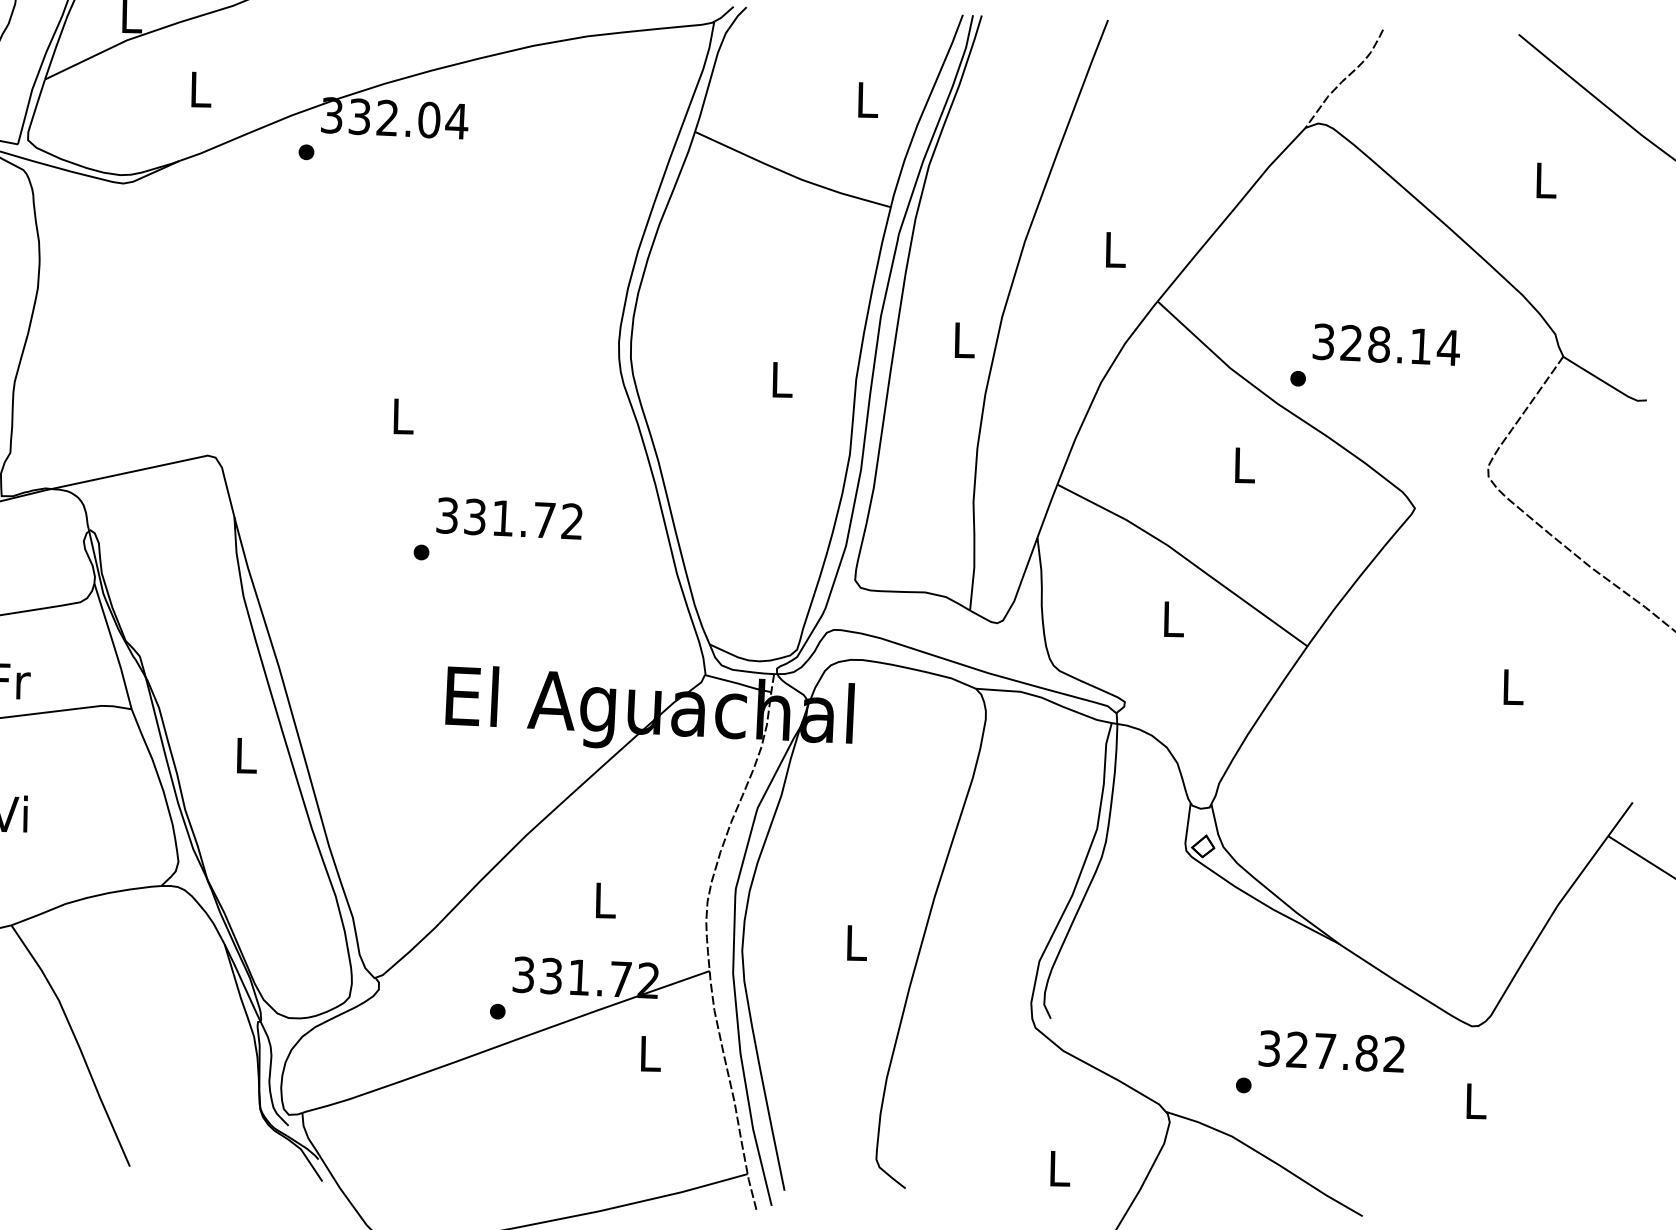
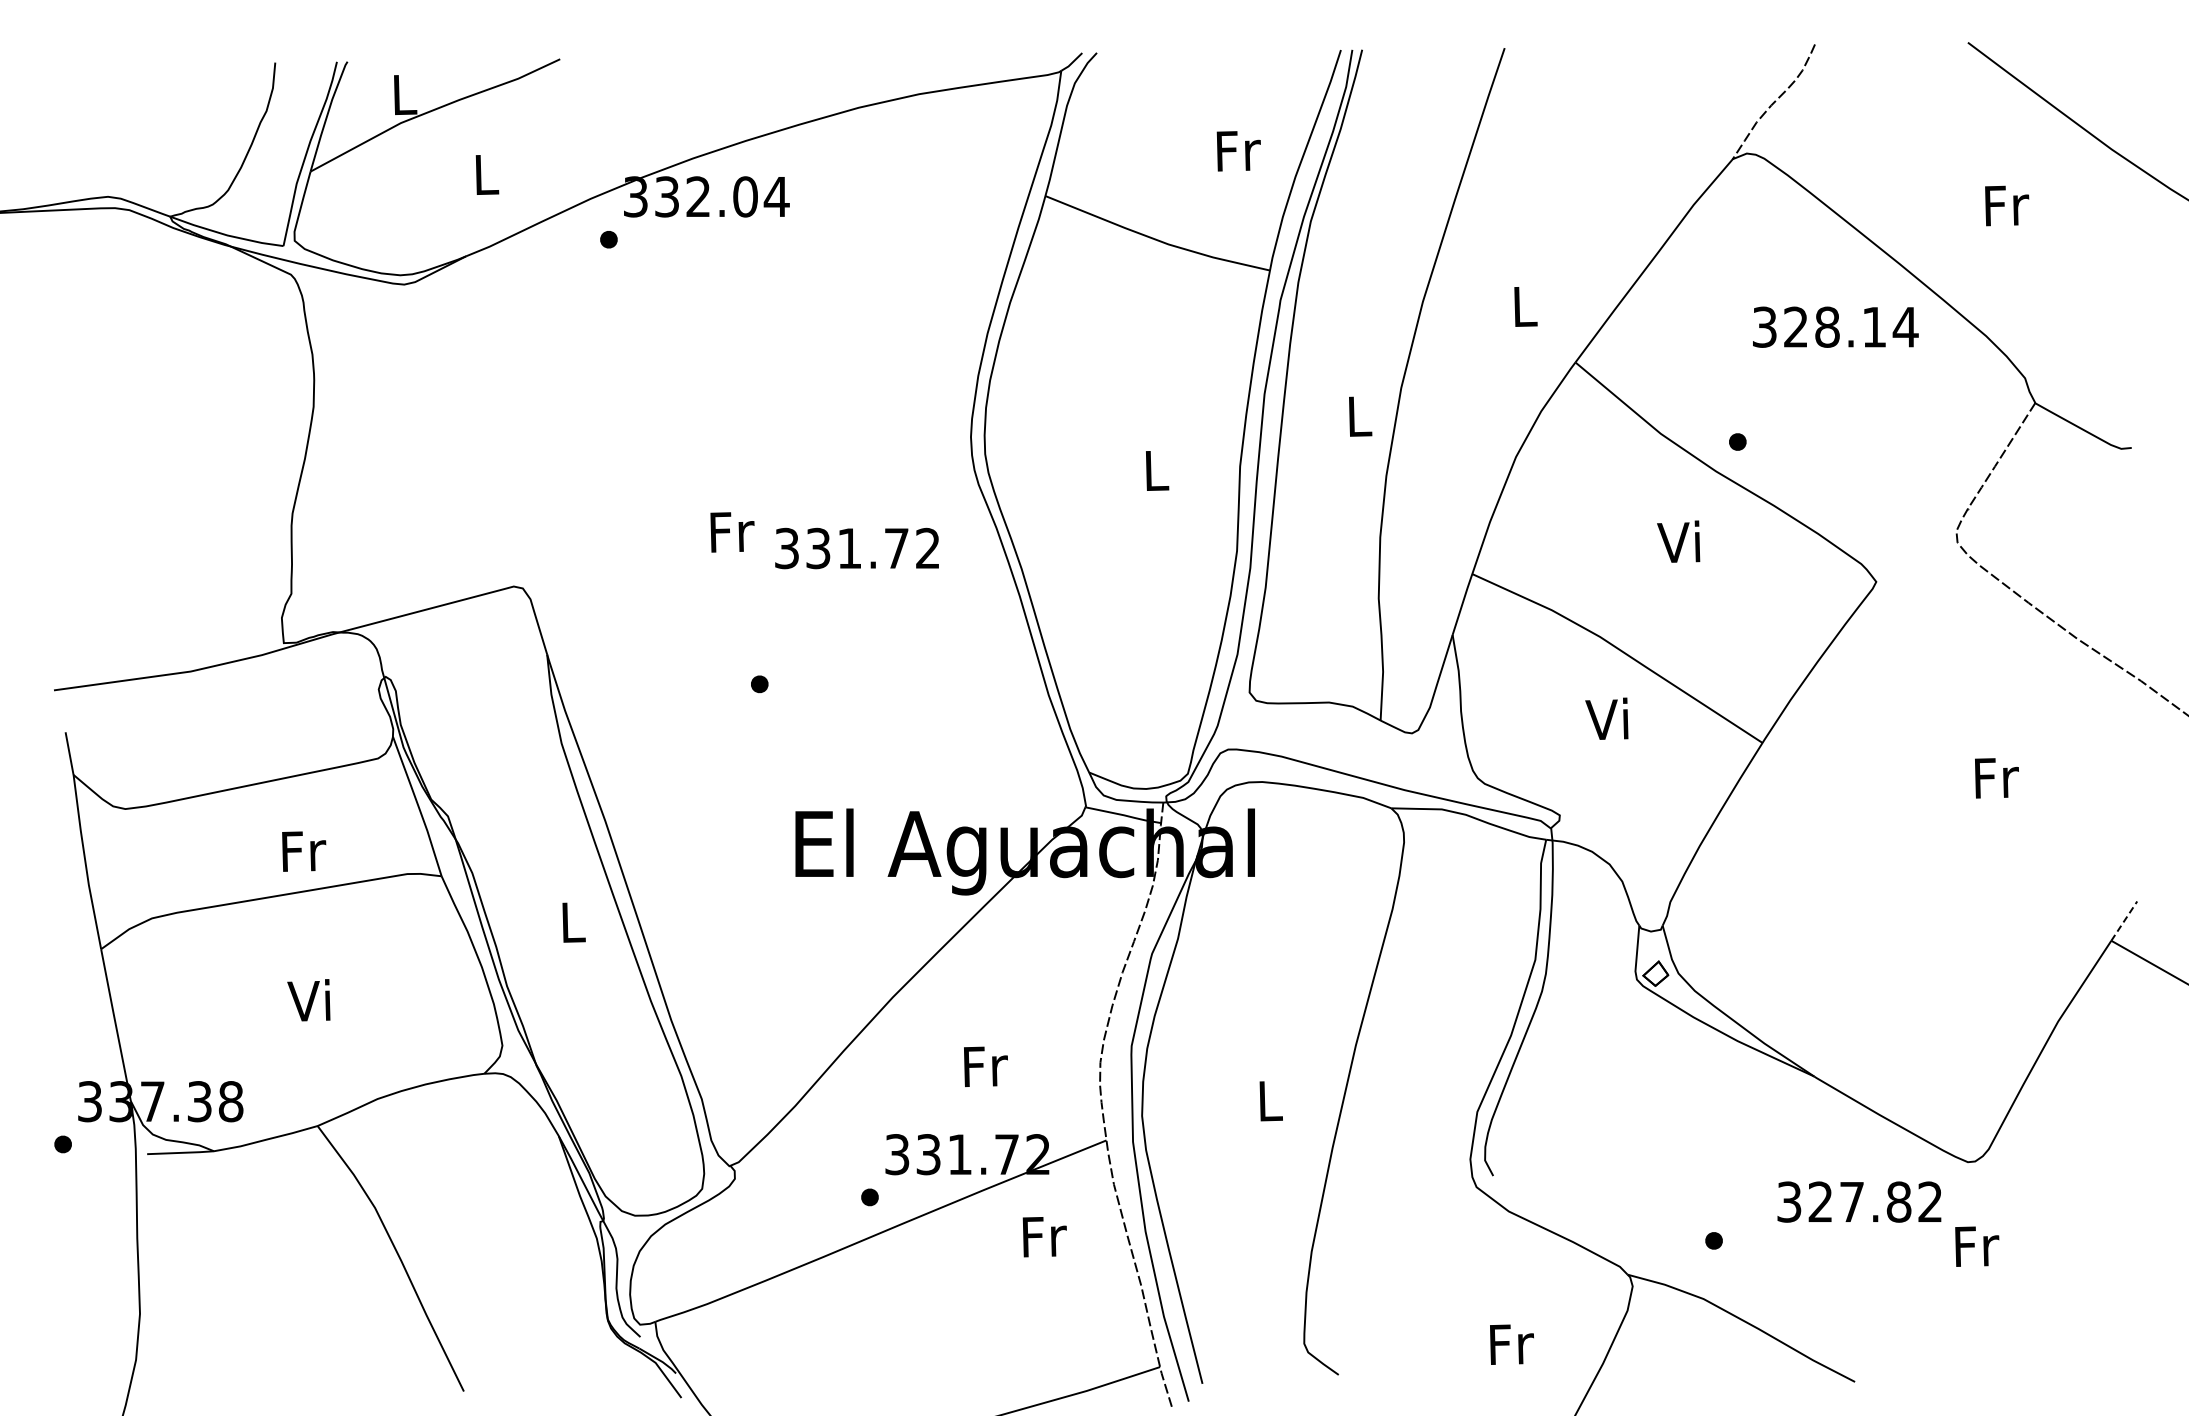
text: (867, 100) -> (1238, 151), L -> Fr
text: (1546, 180) -> (2007, 205), L -> Fr
text: (1386, 344) -> (1835, 326), moved
text: (403, 416) -> (732, 532), L -> Fr
text: (1241, 464) -> (1678, 541), L -> Vi
text: (509, 518) -> (856, 548), moved
text: (1170, 618) -> (1606, 718), L -> Vi
text: (1513, 687) -> (1996, 778), L -> Fr
line: (1620, 819) -> (2124, 921), solid -> dashed
text: (605, 900) -> (985, 1066), L -> Fr
text: (1331, 1051) -> (1859, 1201), moved
text: (650, 1054) -> (1044, 1237), L -> Fr
text: (1476, 1101) -> (1977, 1246), L -> Fr
text: (1059, 1168) -> (1511, 1344), L -> Fr

